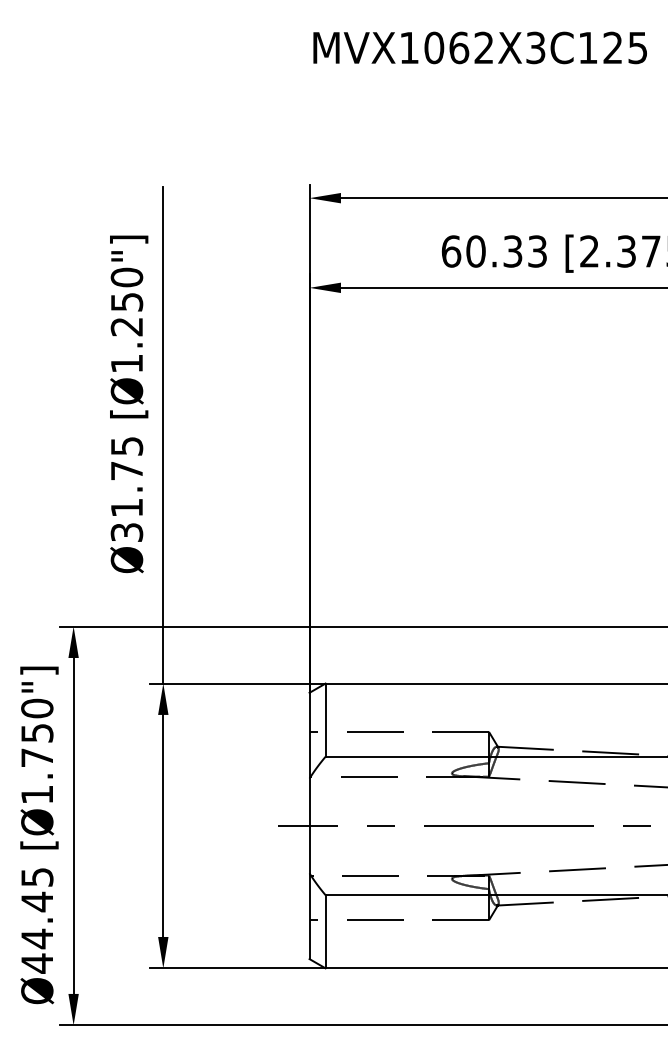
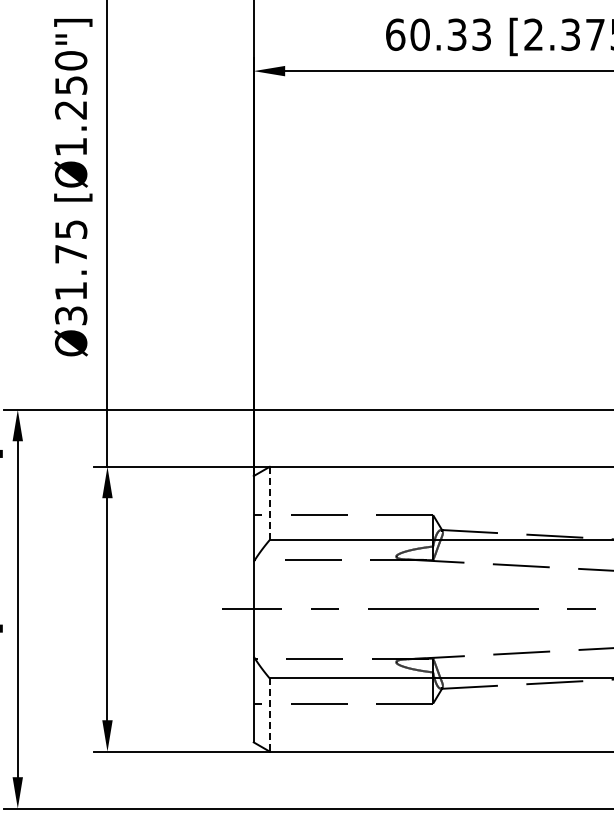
line: (325, 720) -> (269, 503), solid -> dashed
line: (325, 931) -> (269, 714), solid -> dashed

